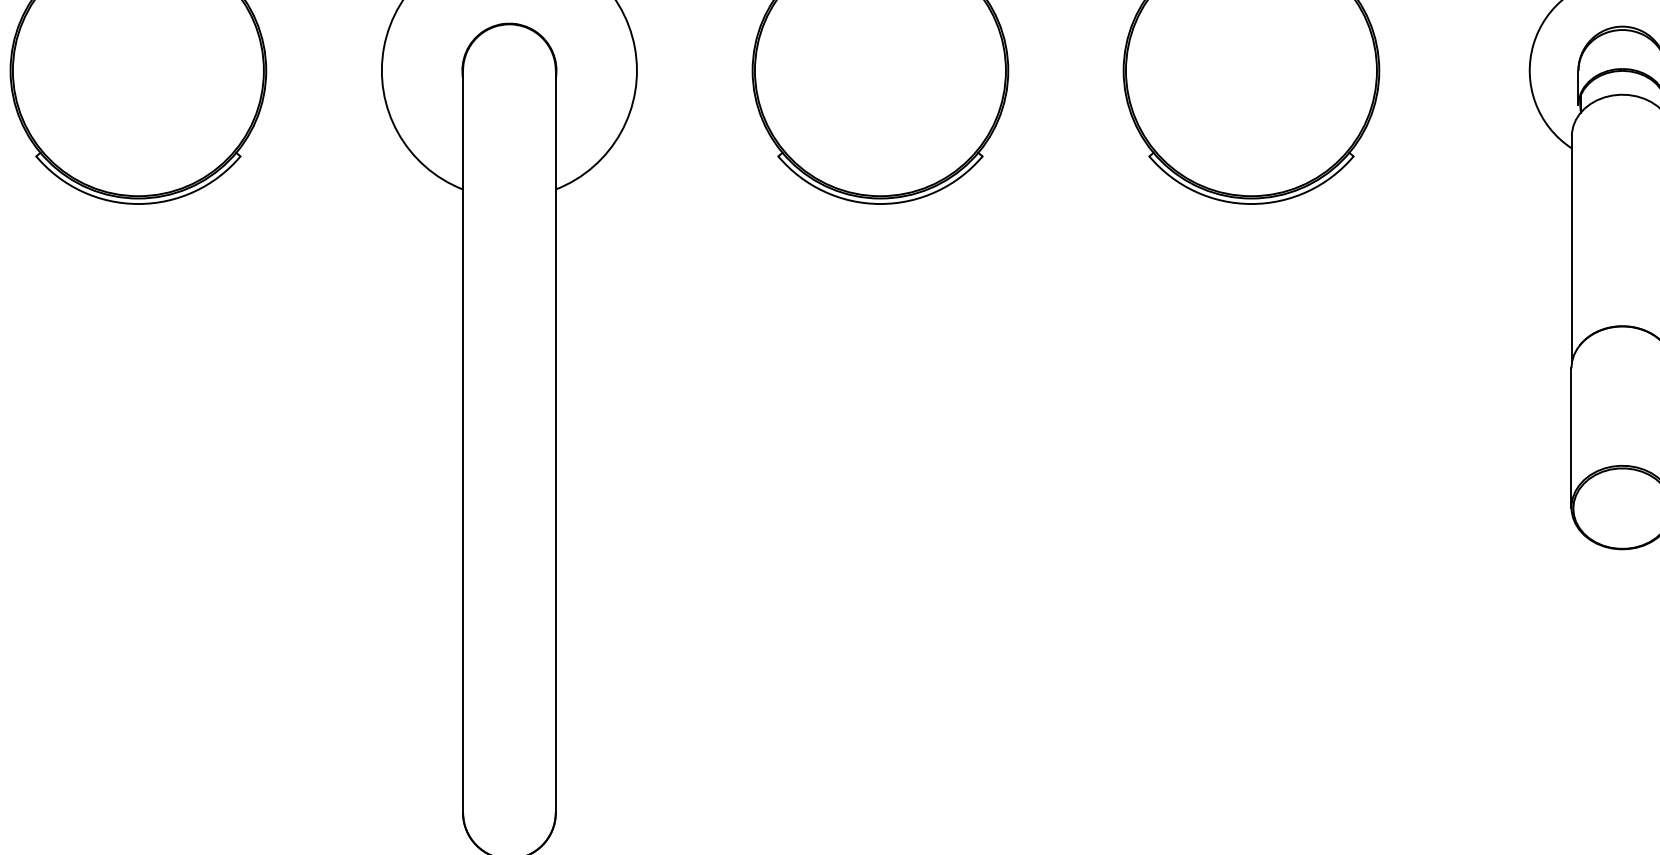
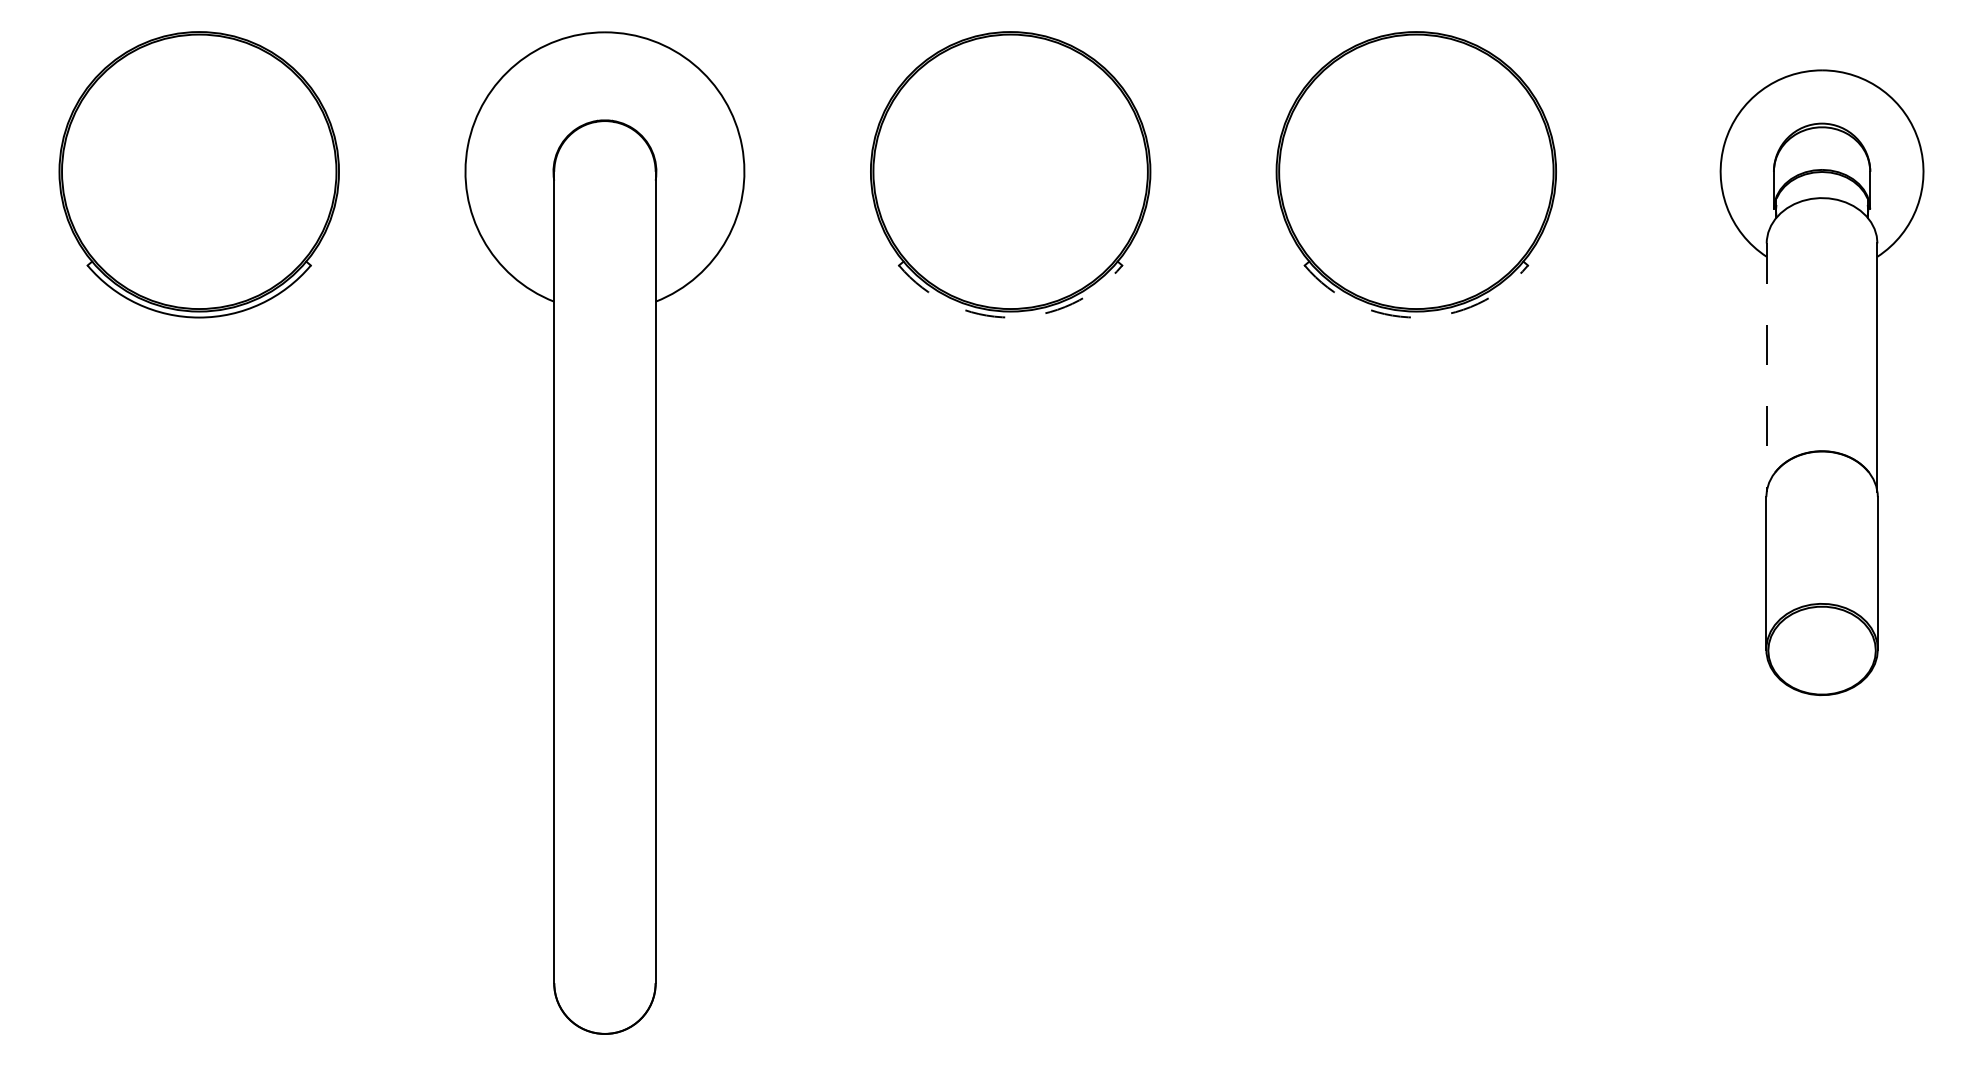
arc: (880, 203) -> (1010, 317), solid -> dashed
arc: (1251, 203) -> (1416, 317), solid -> dashed
line: (1571, 250) -> (1766, 368), solid -> dashed

